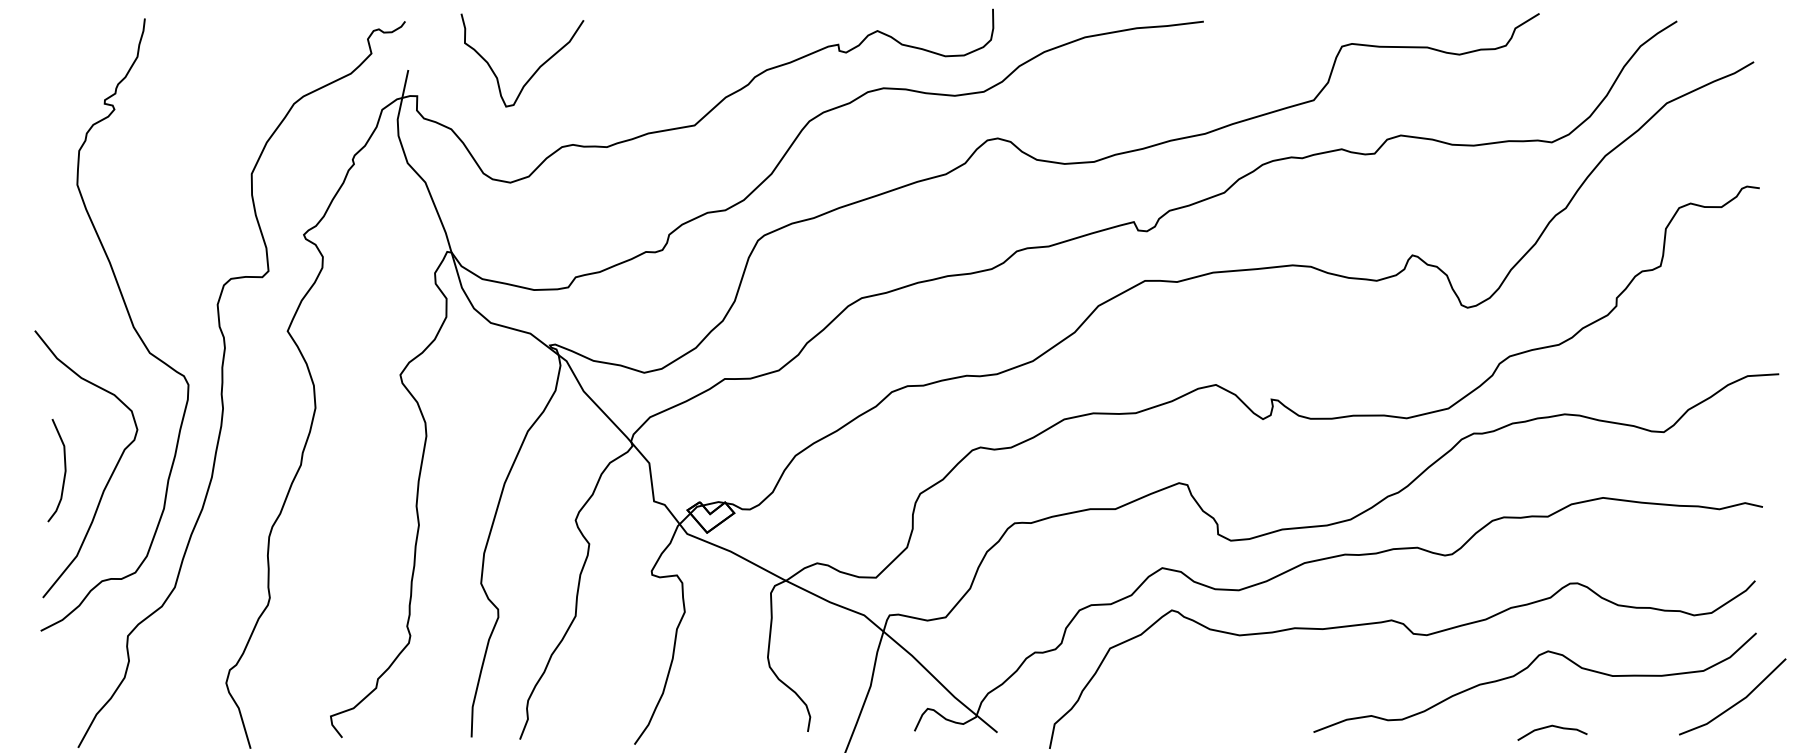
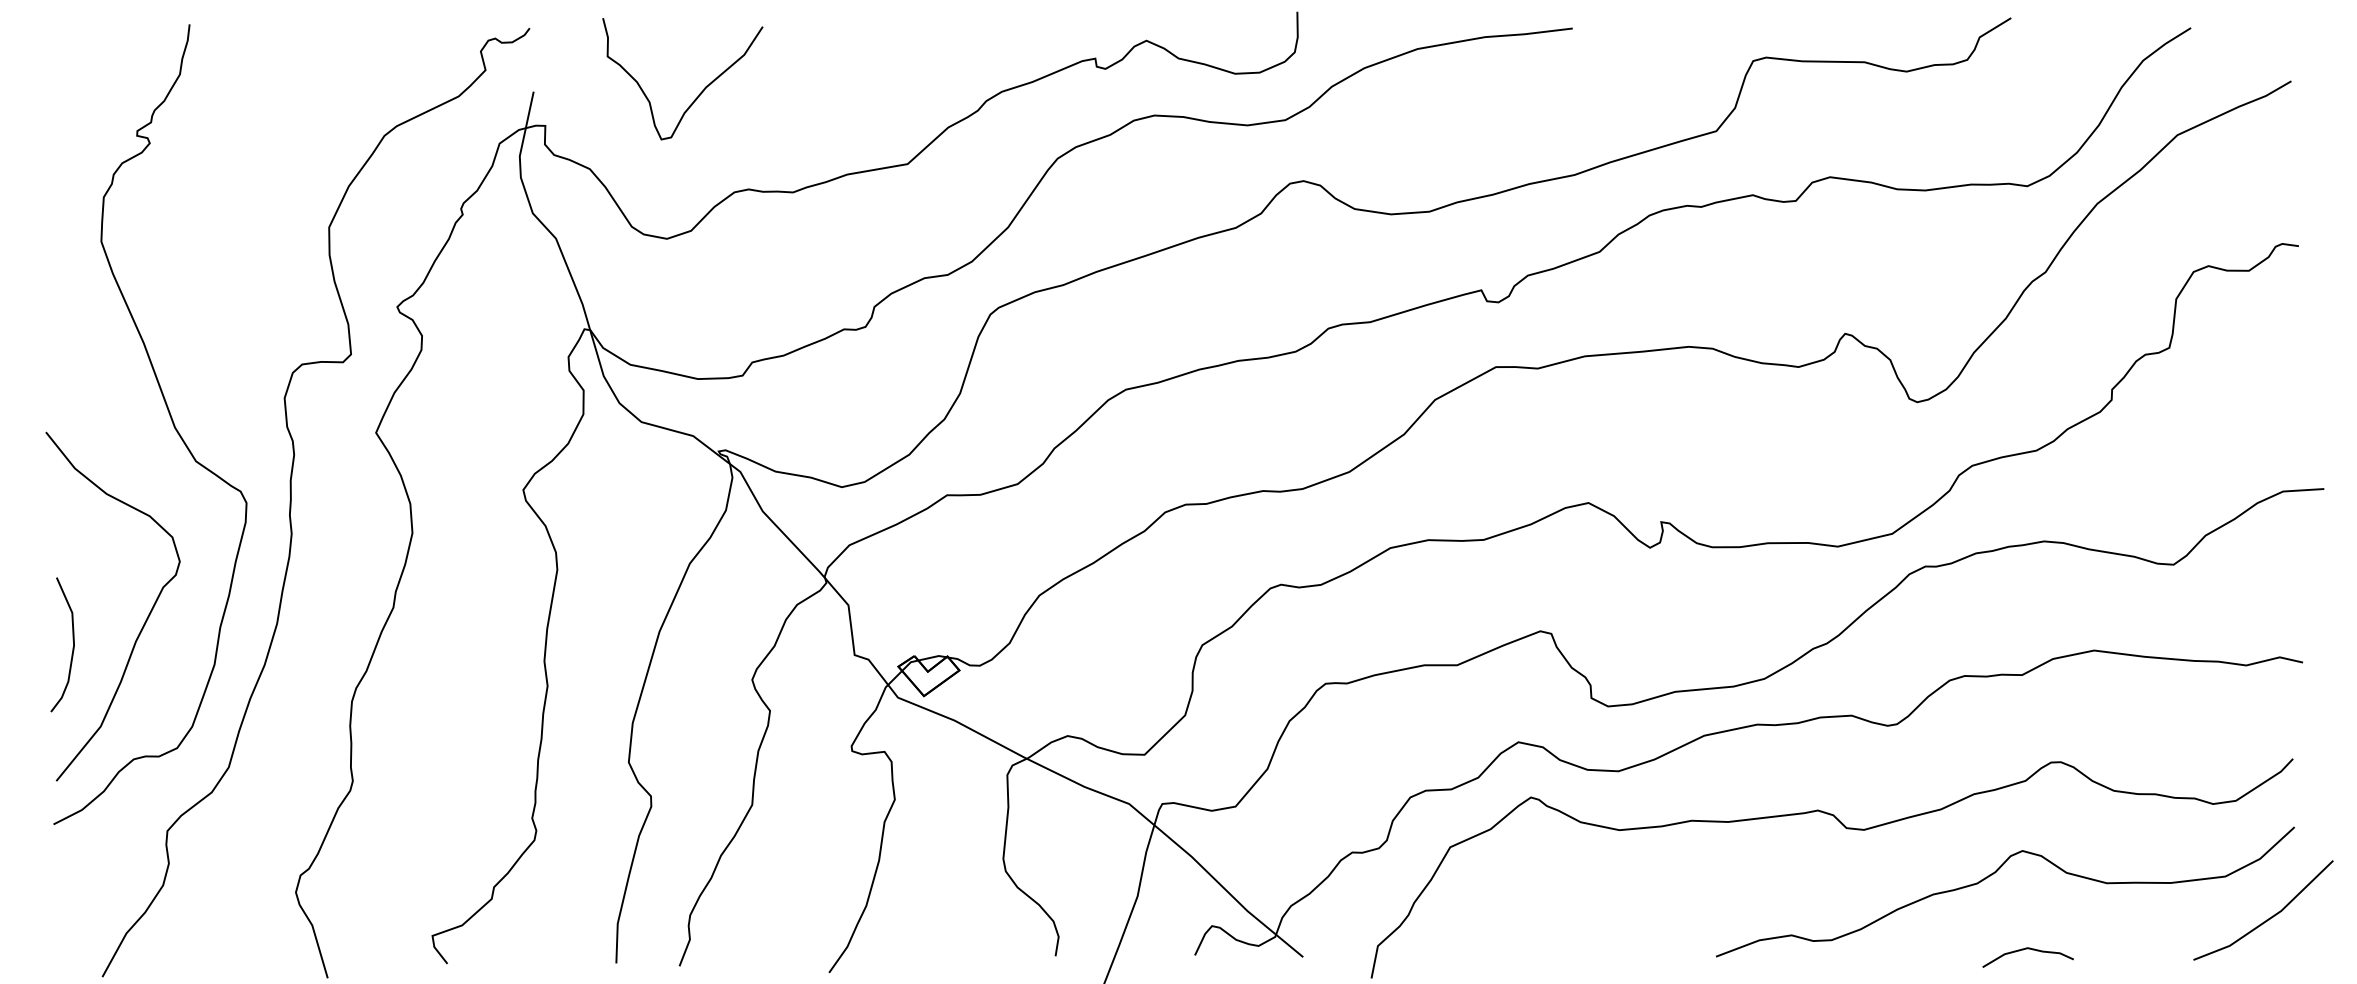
curve: (64, 472) -> (72, 647), moved

